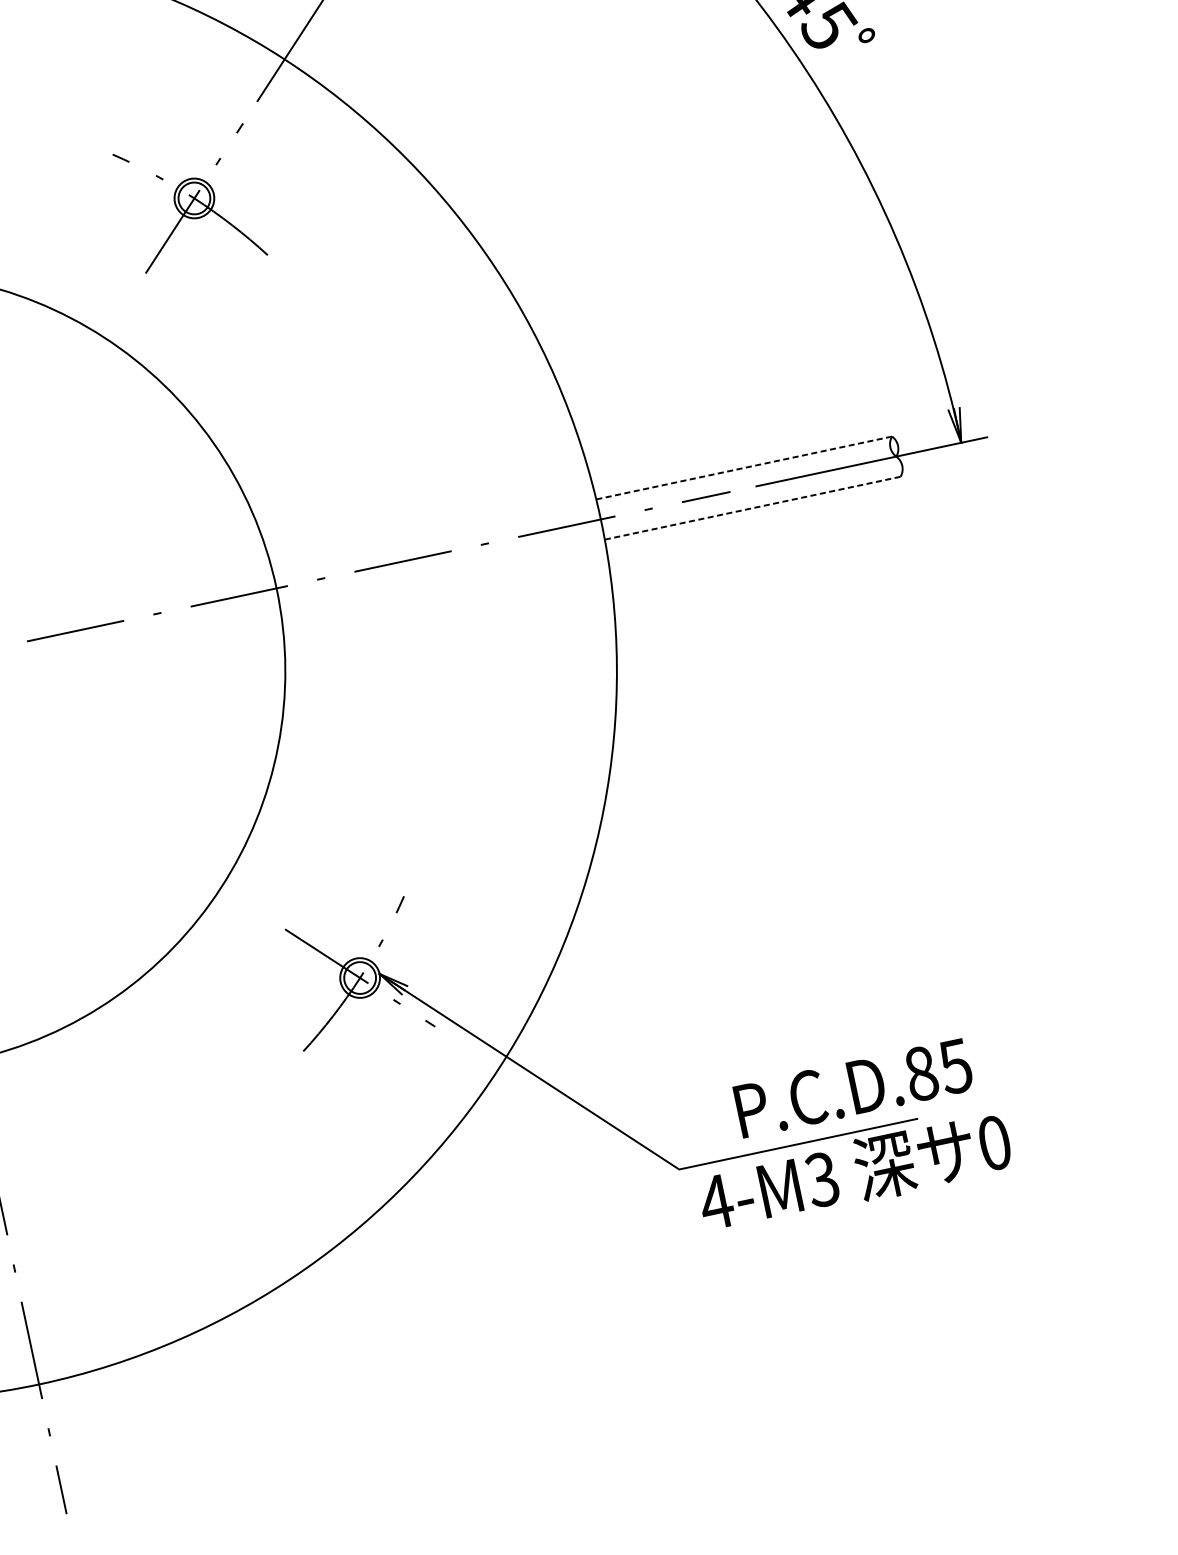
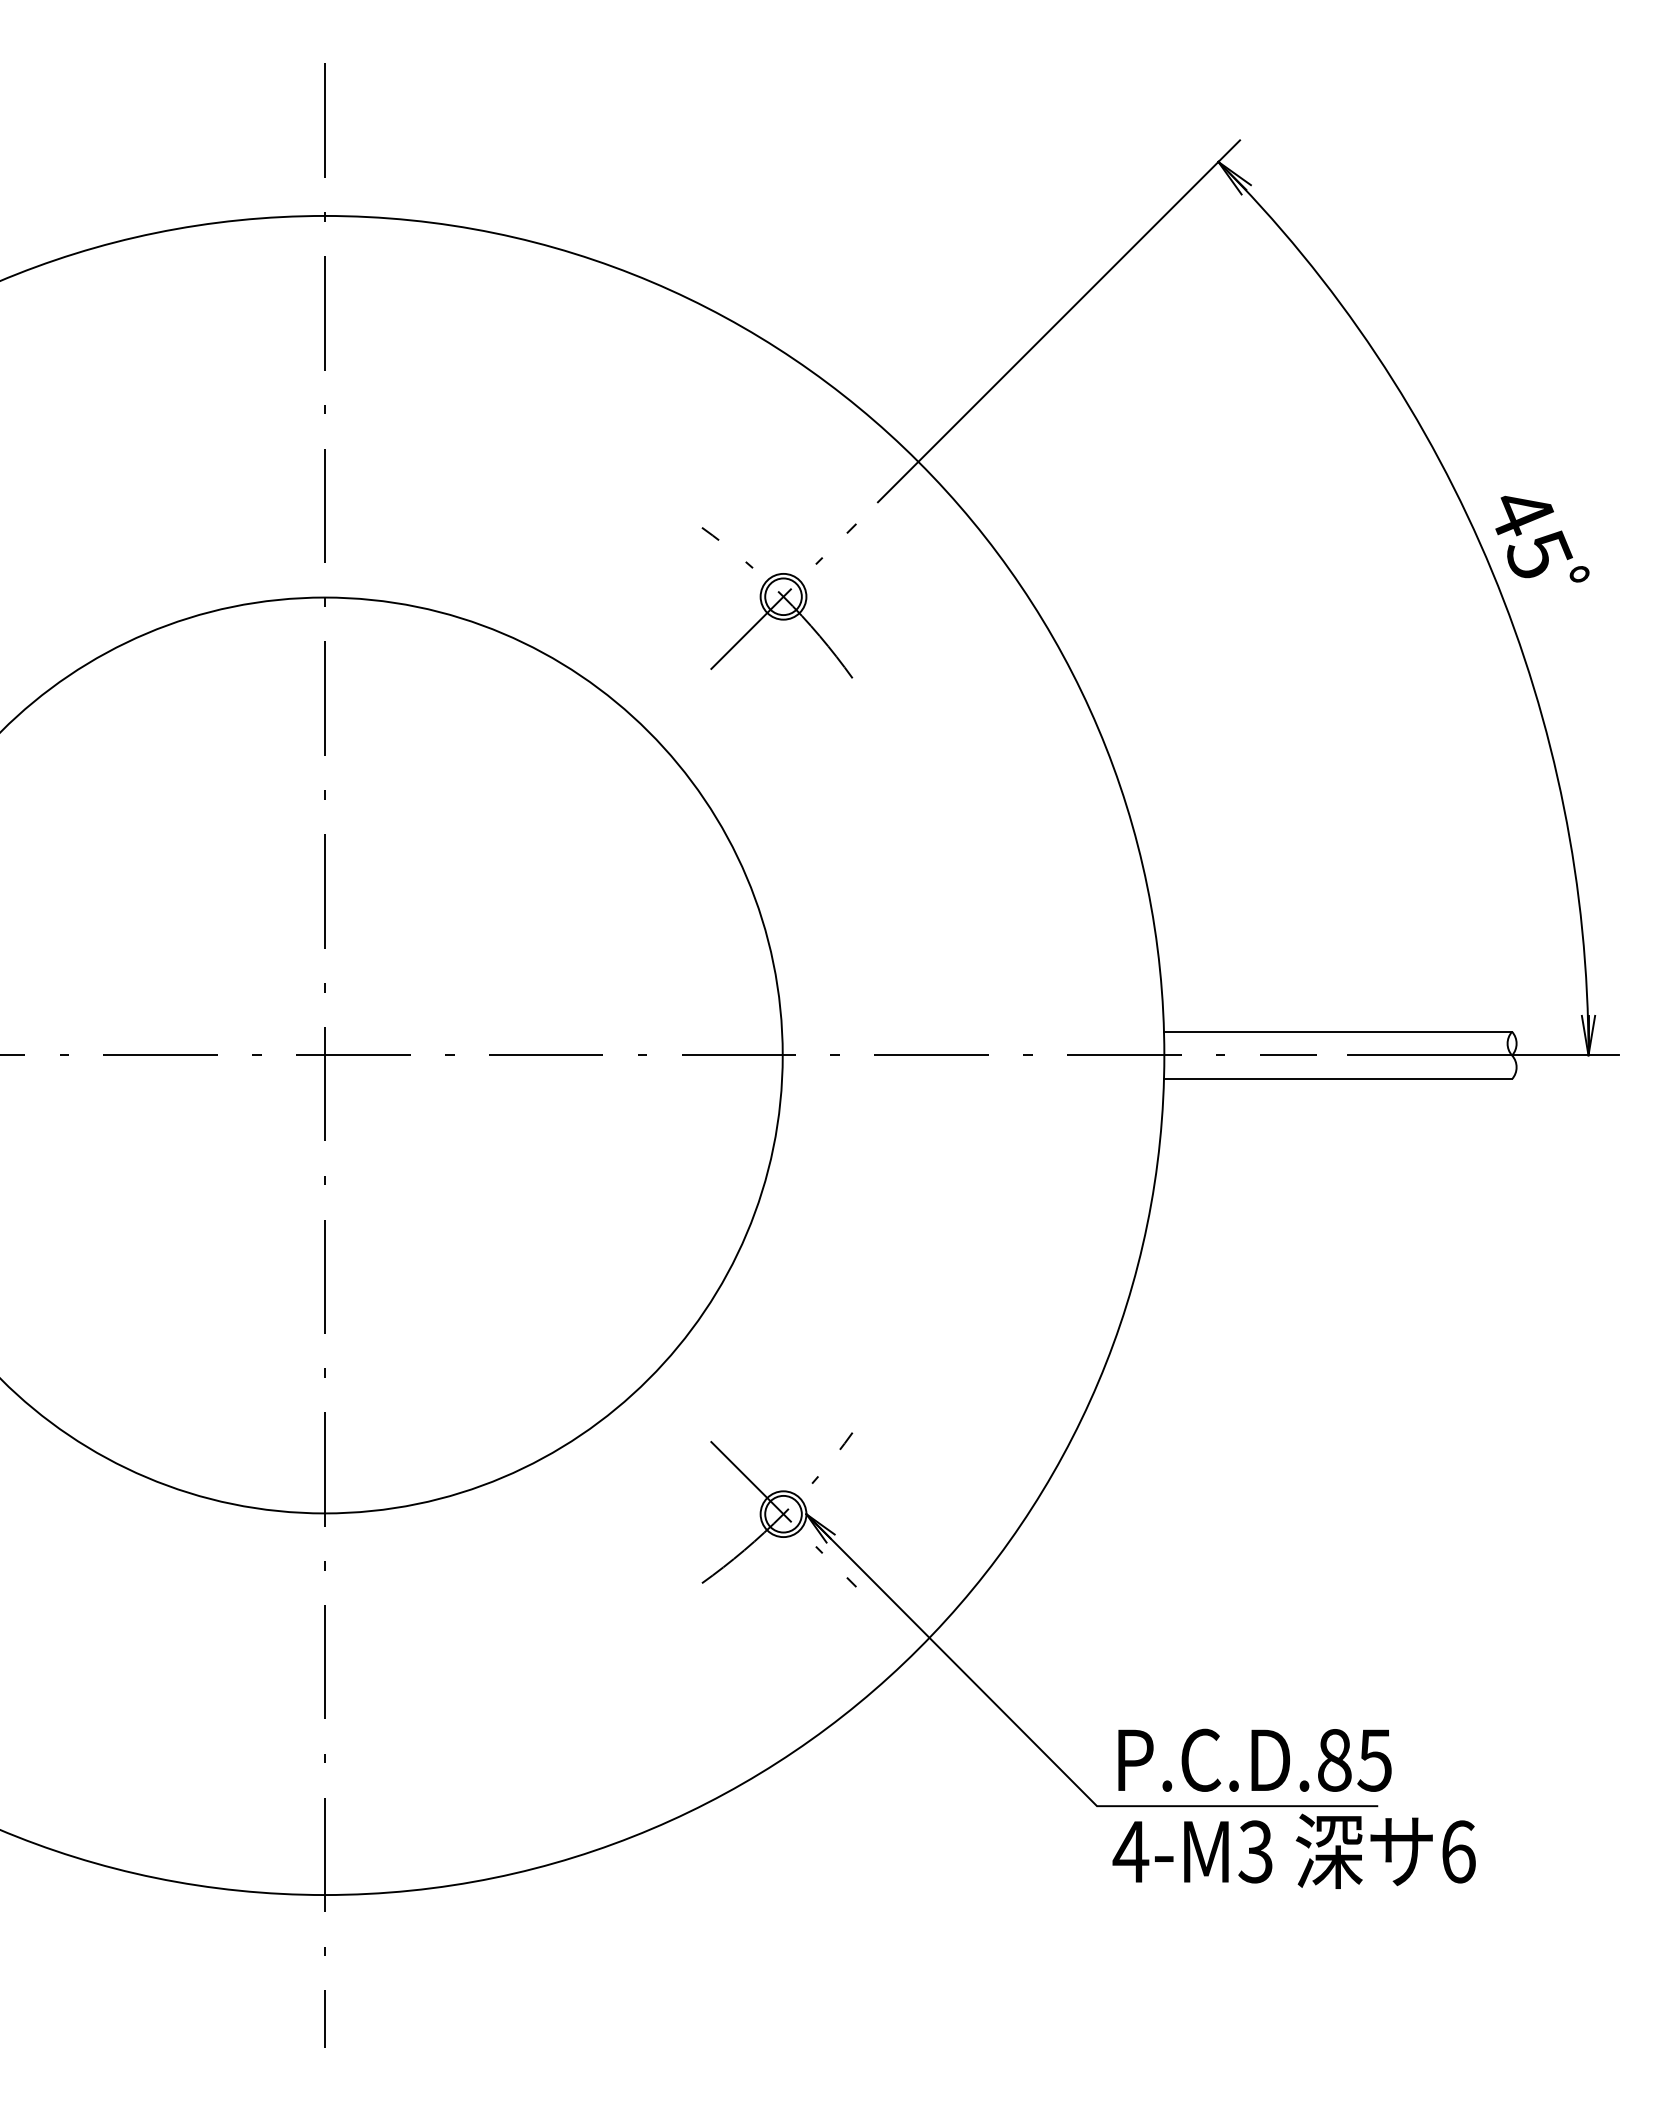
line: (744, 467) -> (1338, 1031), dashed -> solid
line: (753, 508) -> (1338, 1079), dashed -> solid
text: (853, 1087) -> (1254, 1759), moved
text: (994, 1142) -> (1458, 1851), 0 -> 6

